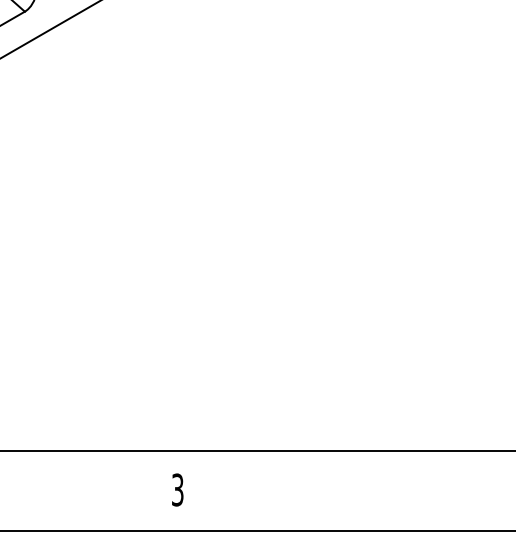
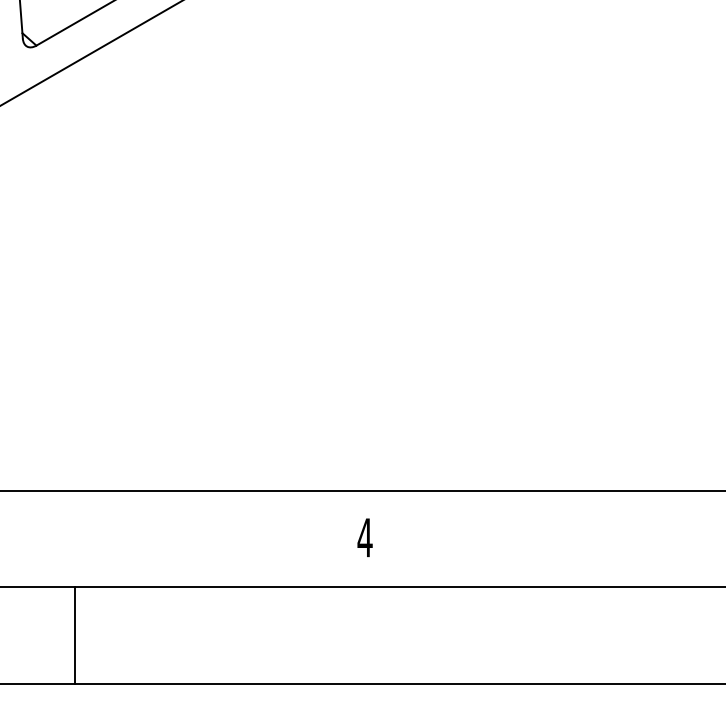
text: (177, 489) -> (364, 537), 3 -> 4

